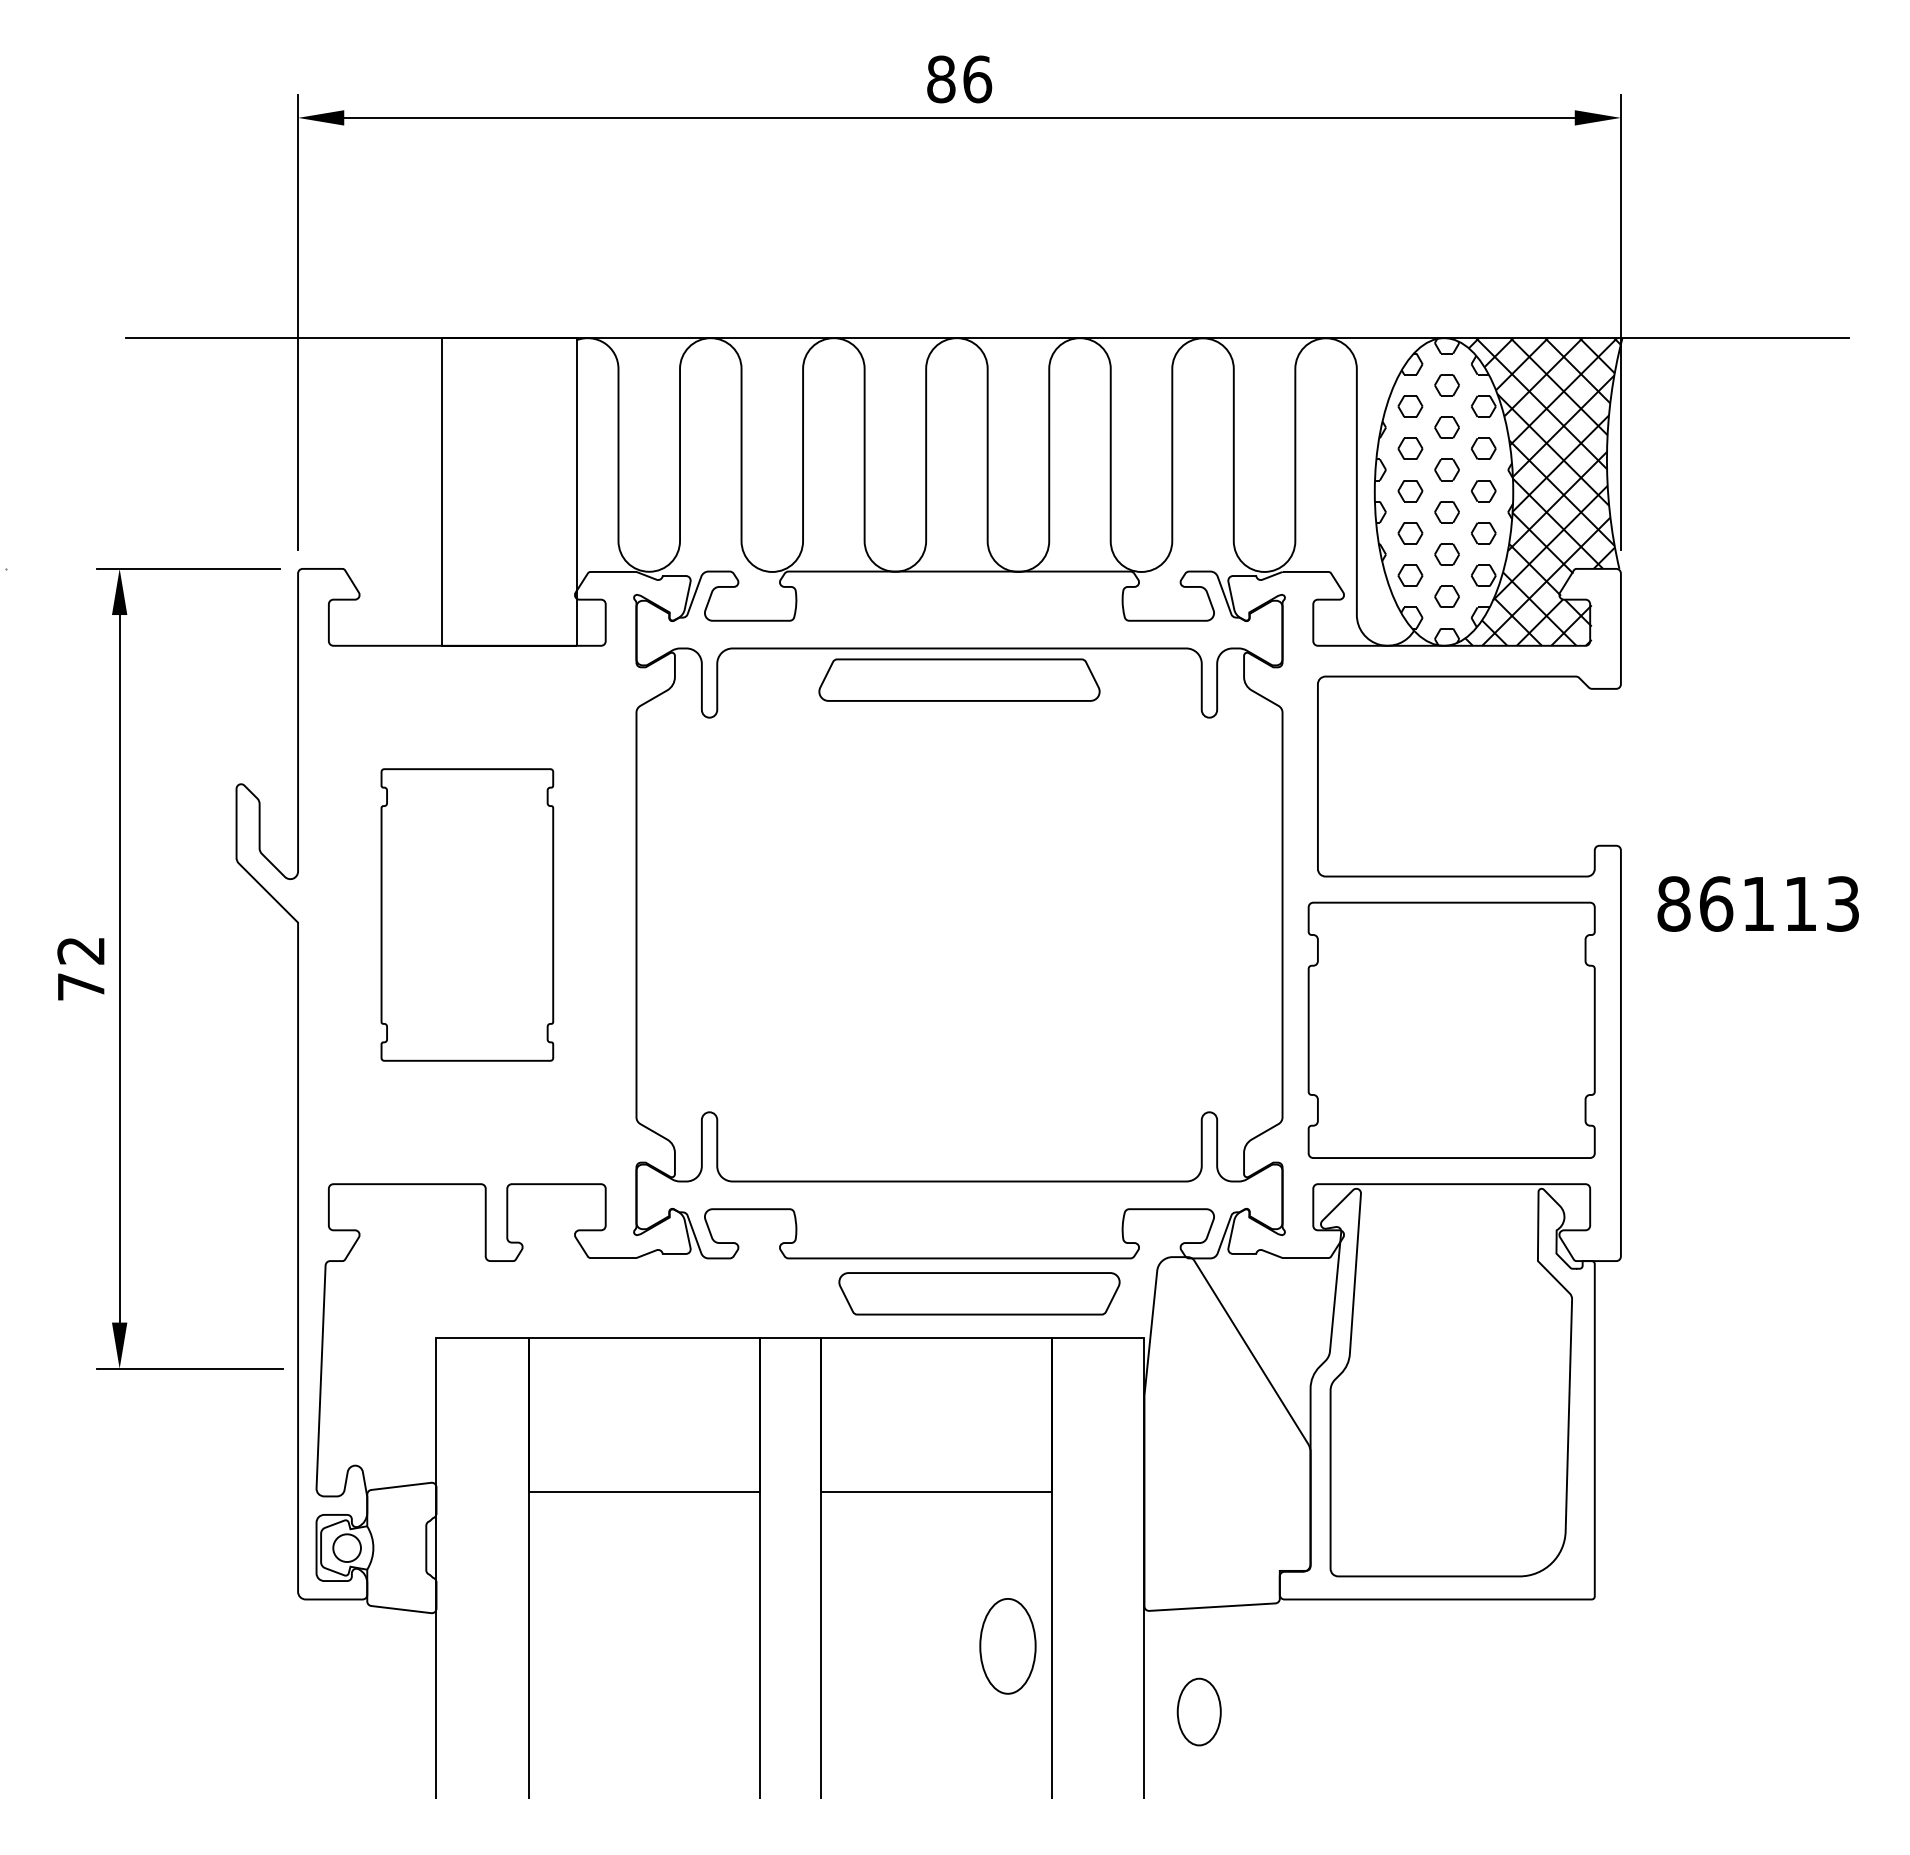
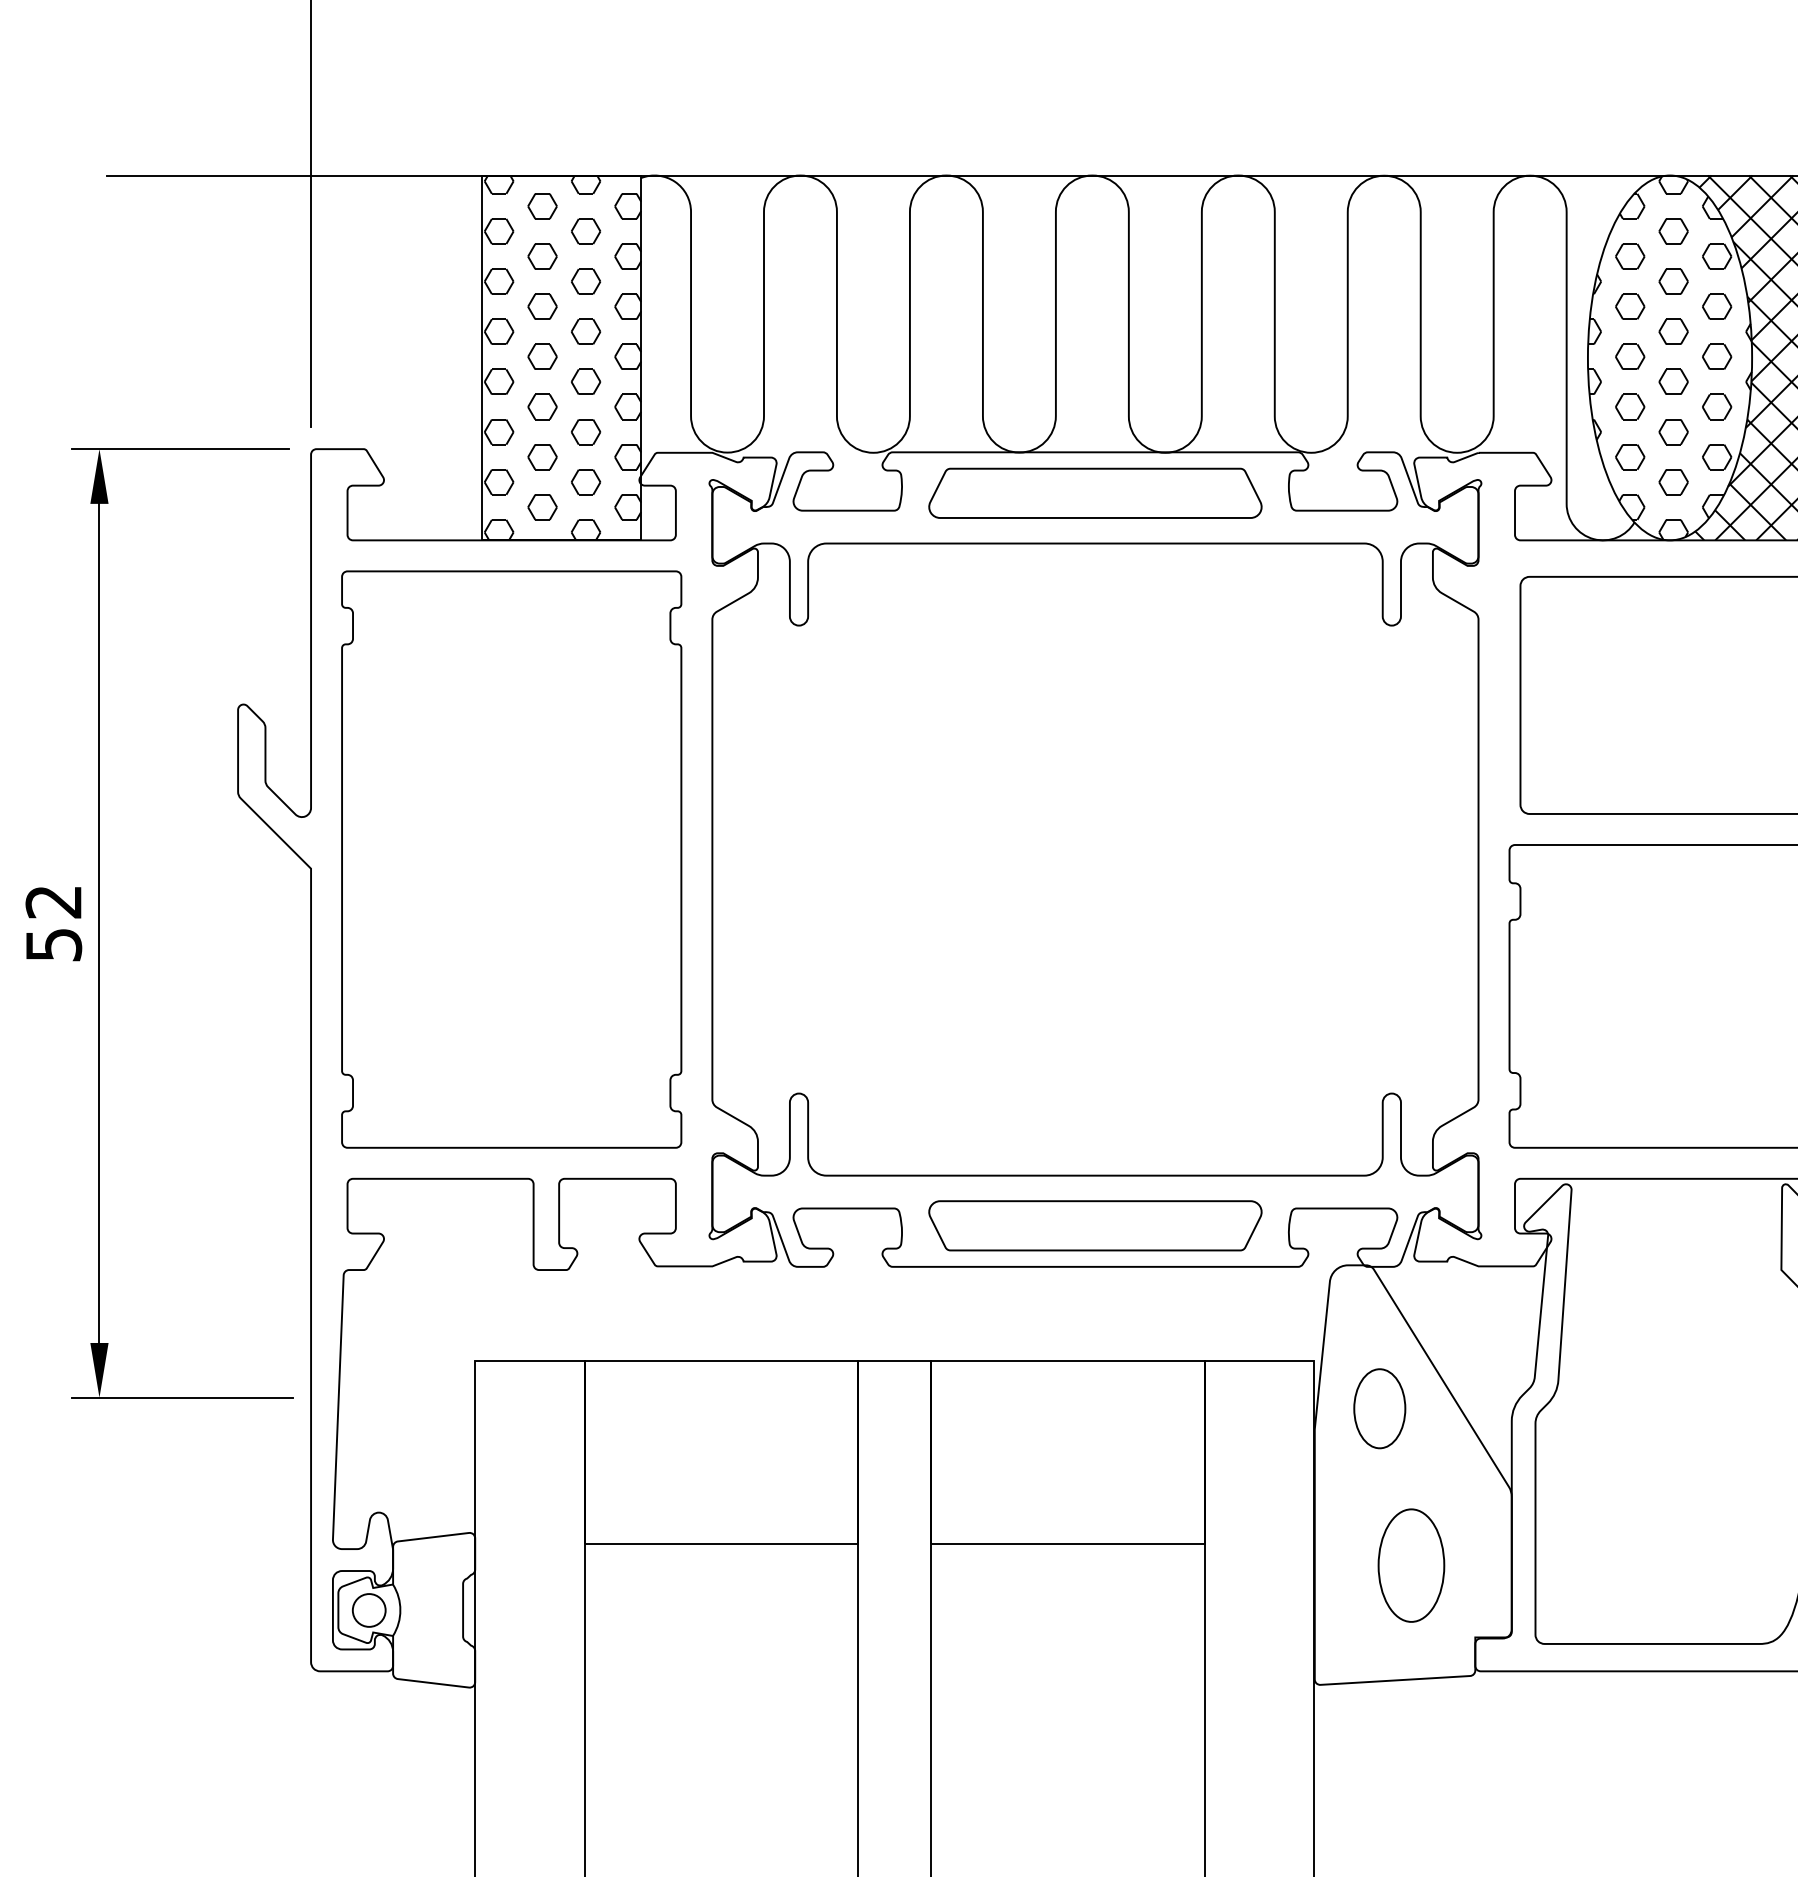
hatch: (510, 491) -> (562, 357), added
curve: (959, 660) -> (1095, 470), moved
part: (467, 914) -> (511, 859), size x1.67
text: (81, 986) -> (54, 944), 72 -> 52
curve: (979, 1273) -> (1095, 1201), moved
part: (1007, 1646) -> (1410, 1565), moved
part: (1198, 1711) -> (1378, 1408), moved

